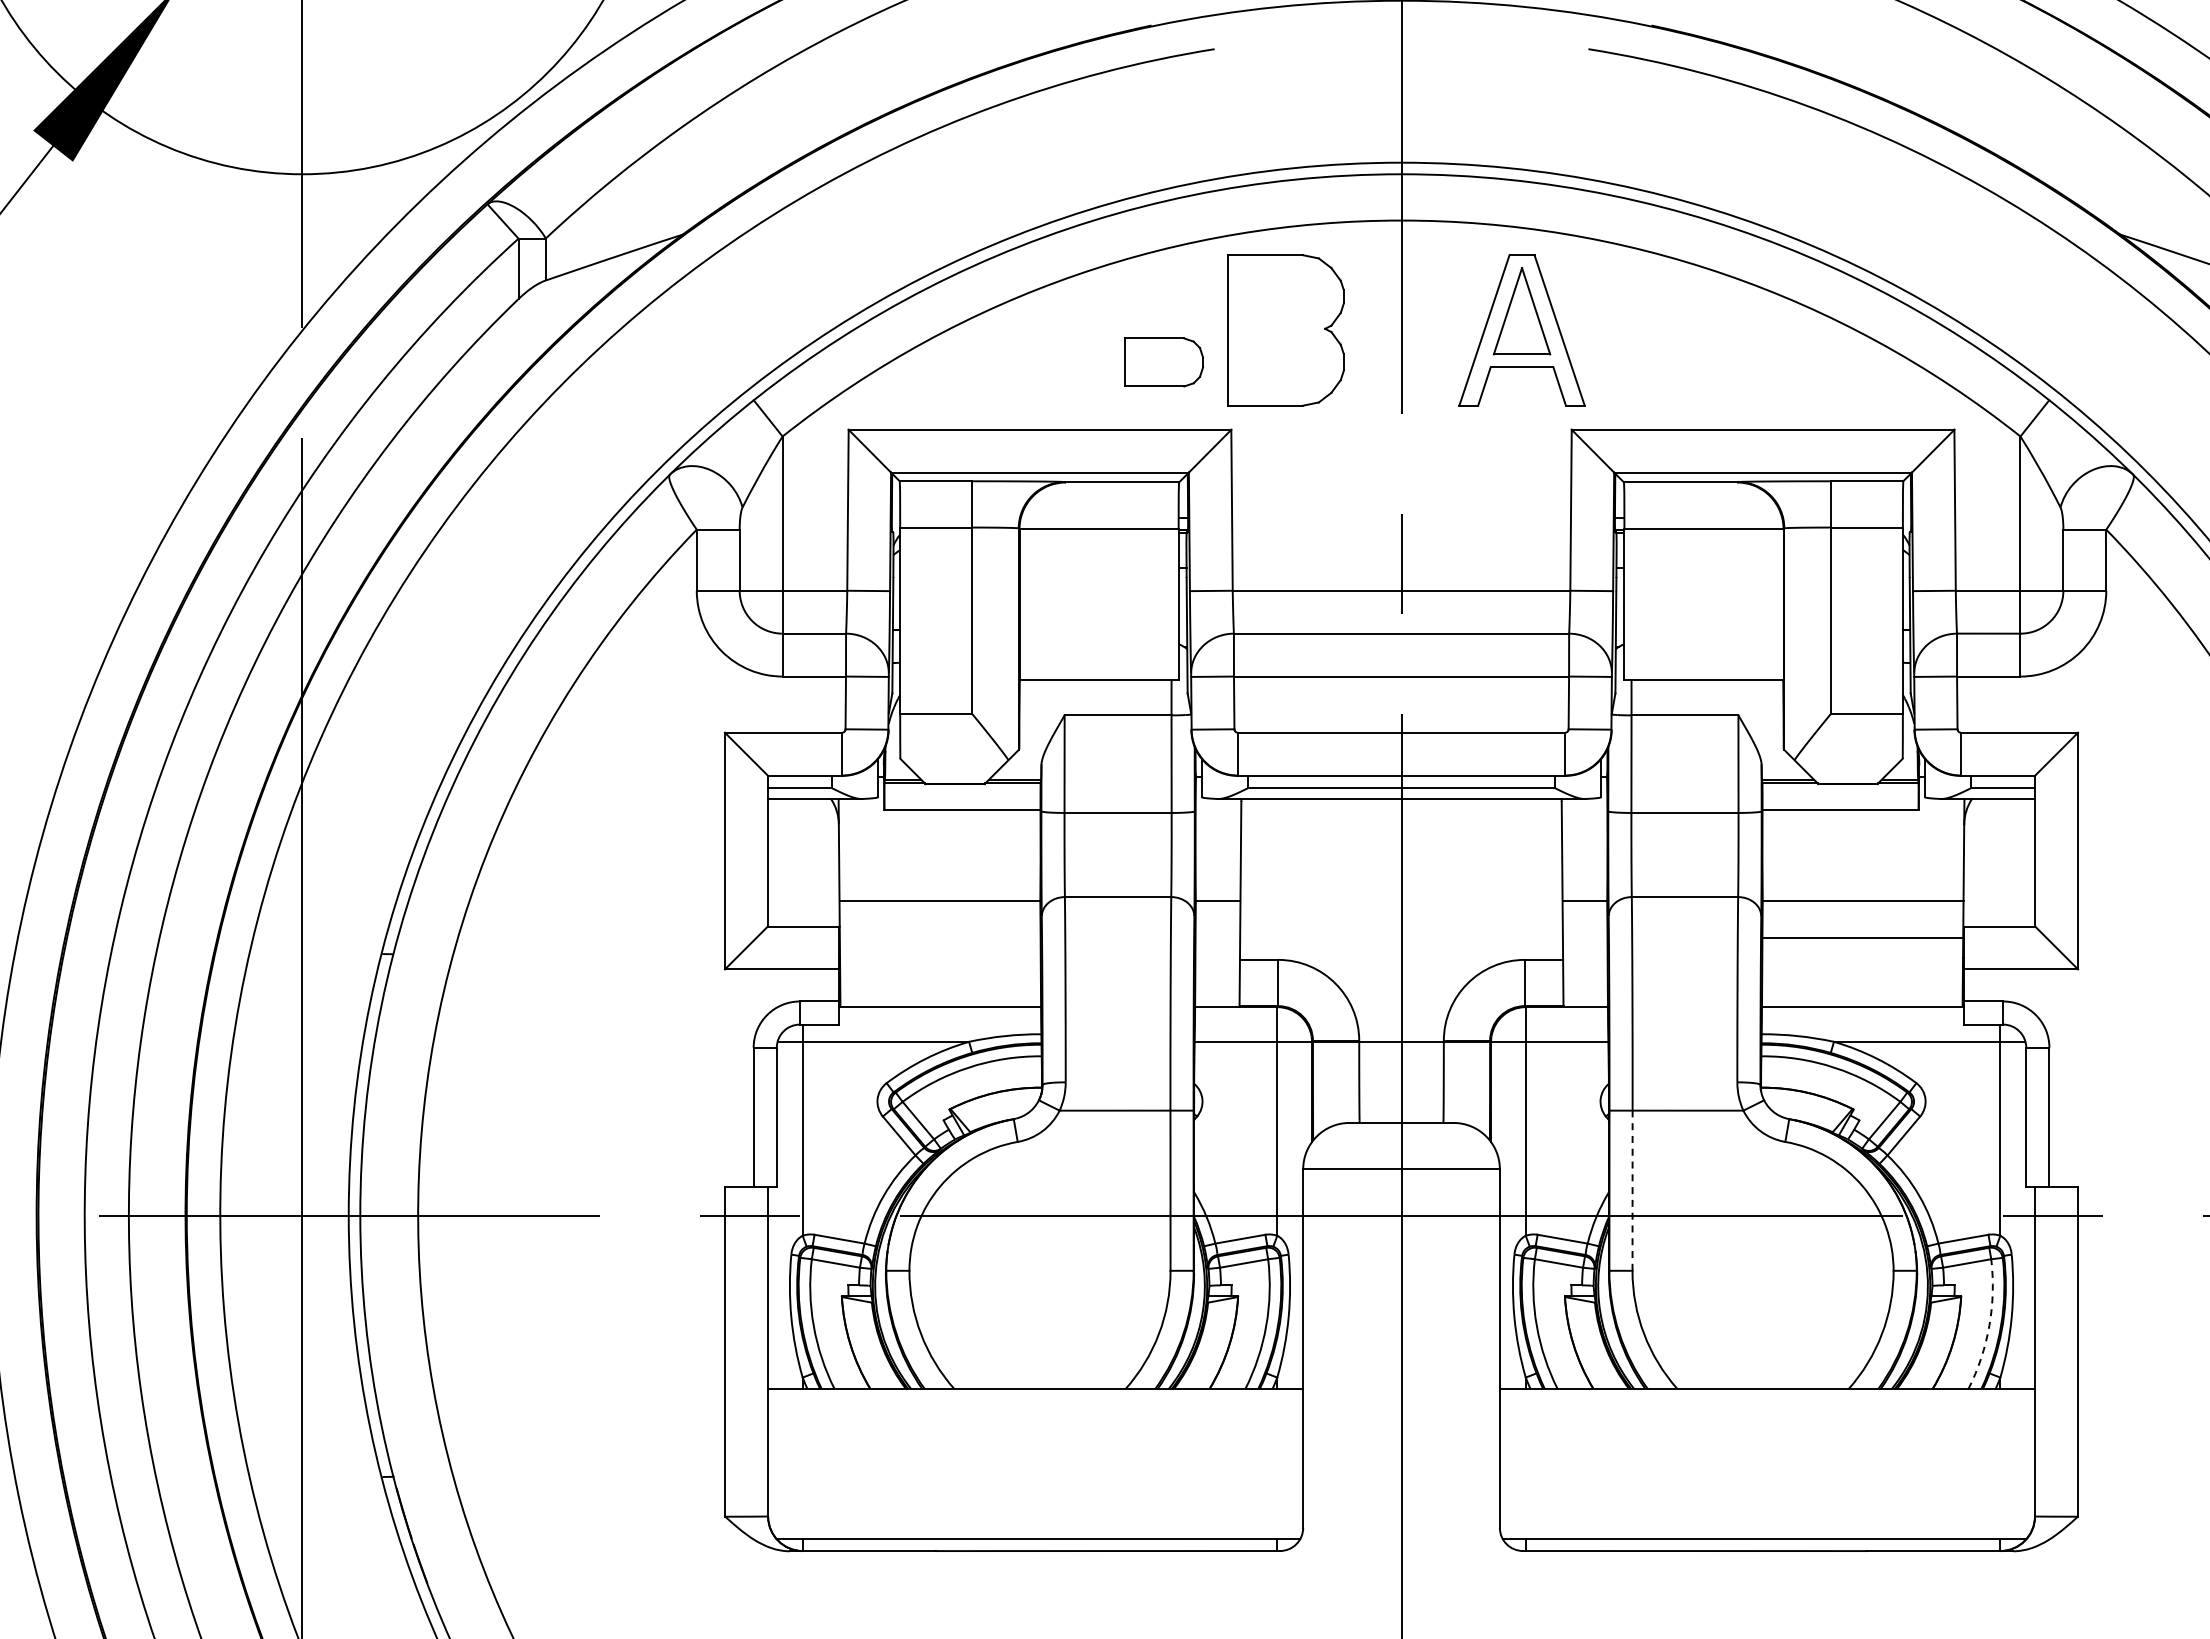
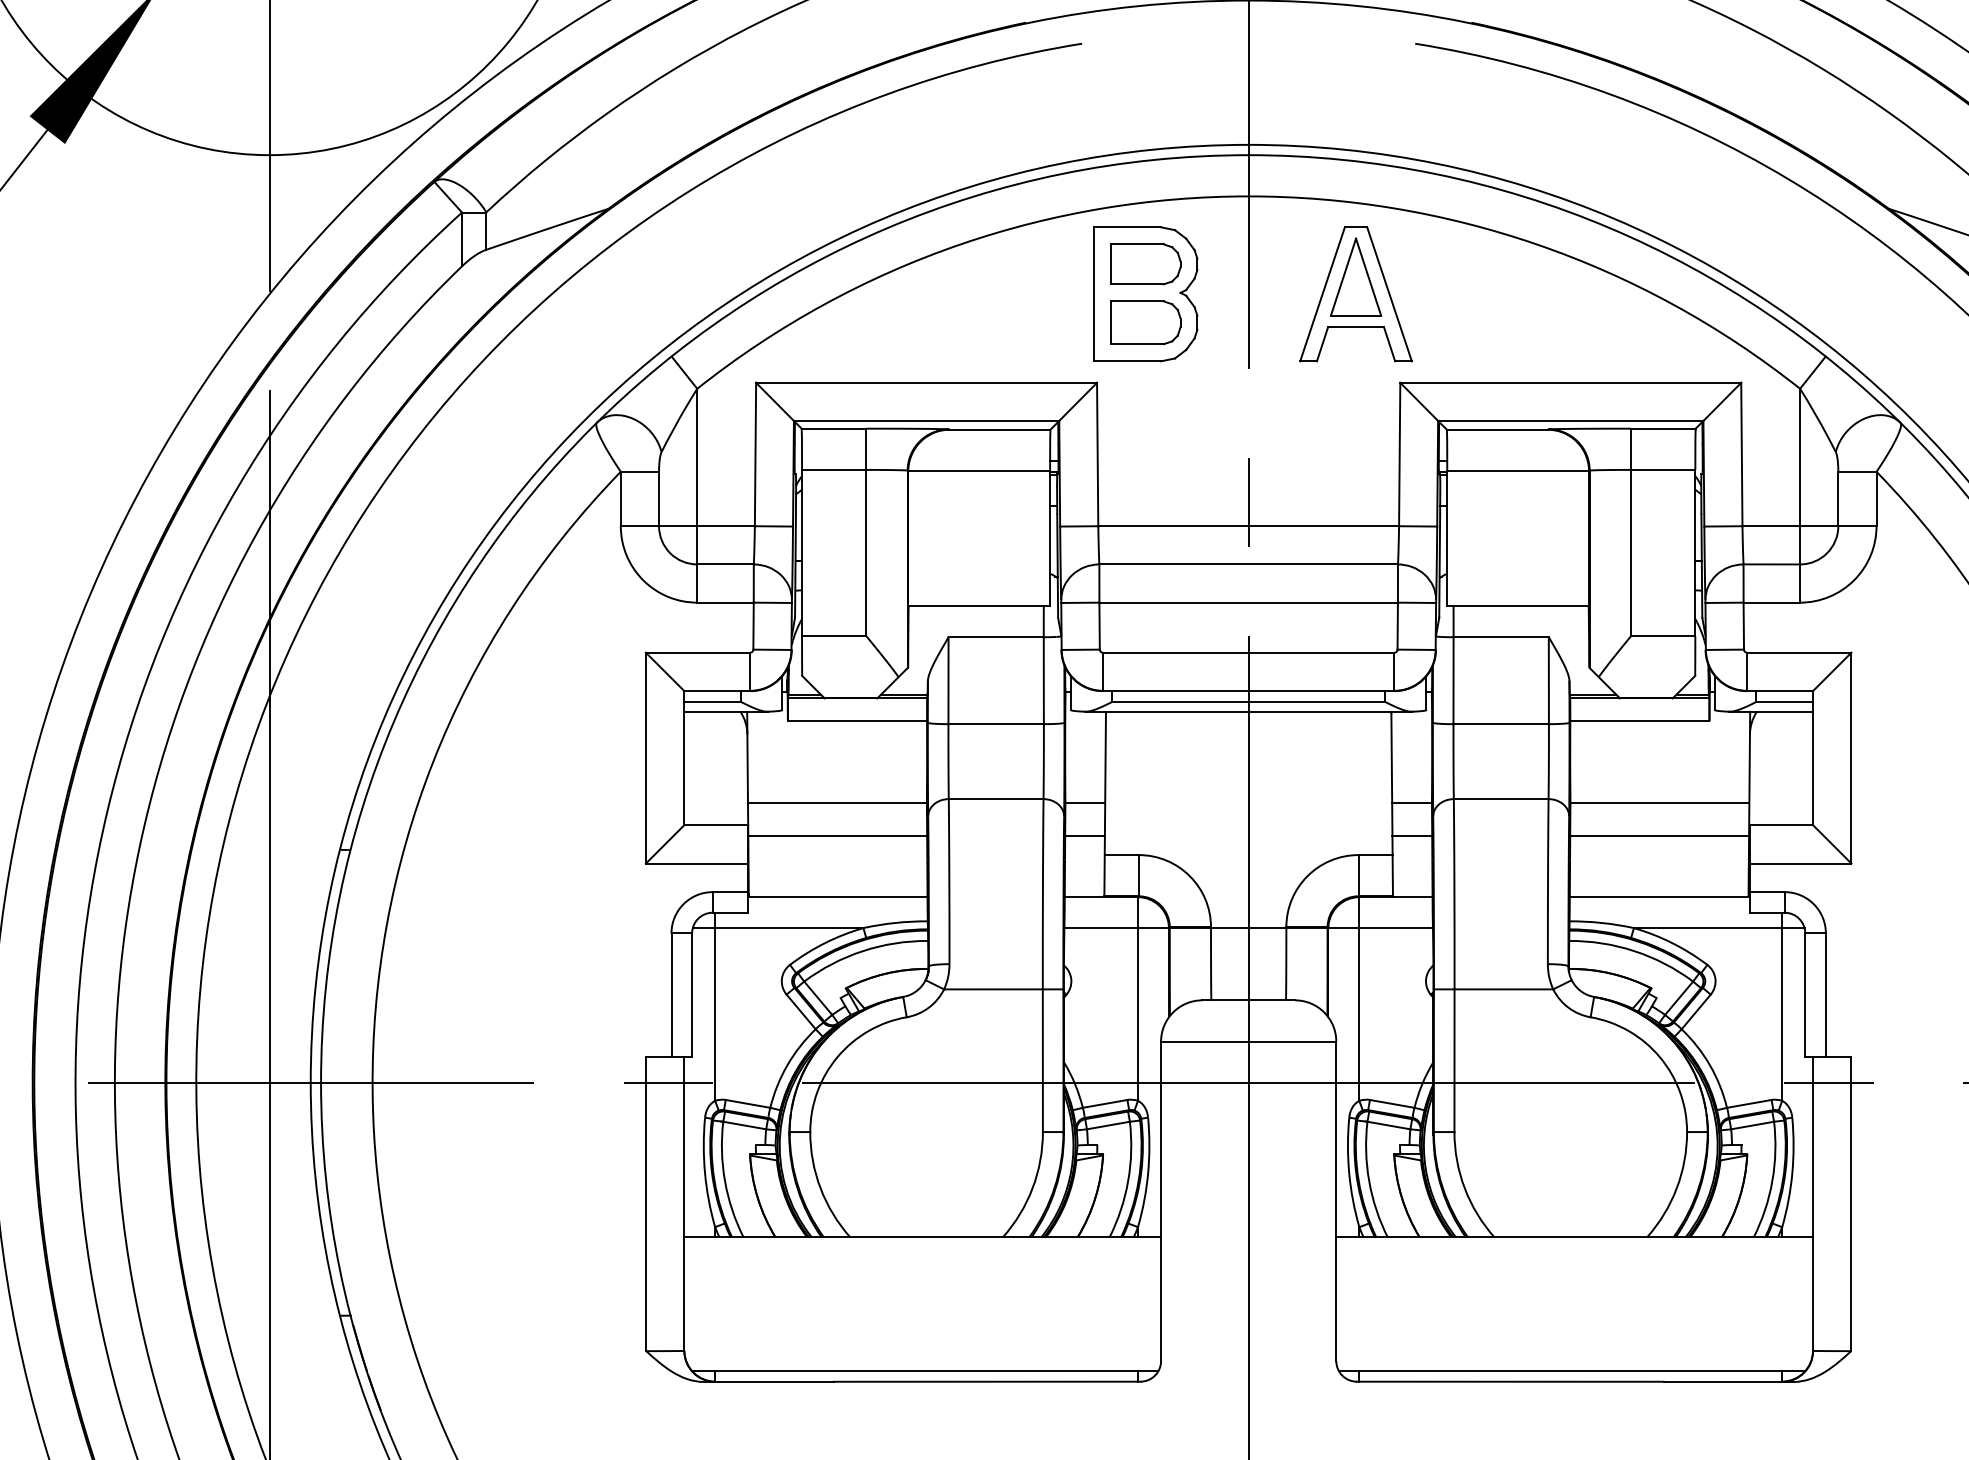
part: (1286, 296) -> (1146, 264), added
part: (1164, 362) -> (1146, 322), moved
line: (939, 938) -> (837, 836), added
line: (1217, 938) -> (1084, 836), added
line: (1584, 938) -> (1411, 836), added
line: (1632, 1190) -> (1454, 1060), dashed -> solid
arc: (1989, 1325) -> (1772, 1180), dashed -> solid

